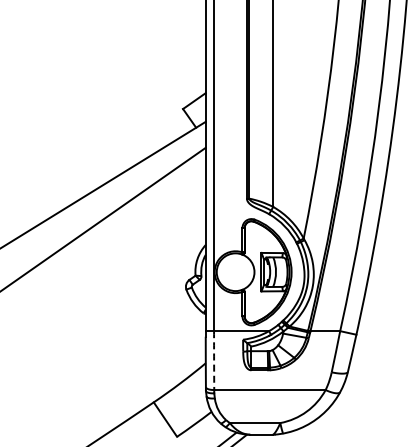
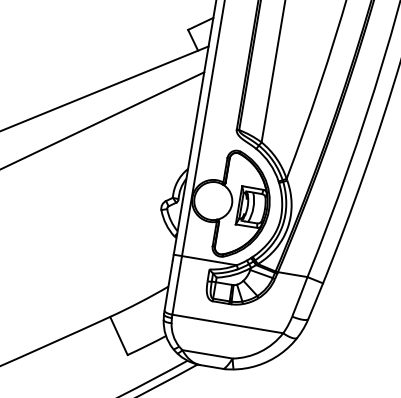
arc: (214, 360) -> (177, 285), dashed -> solid

